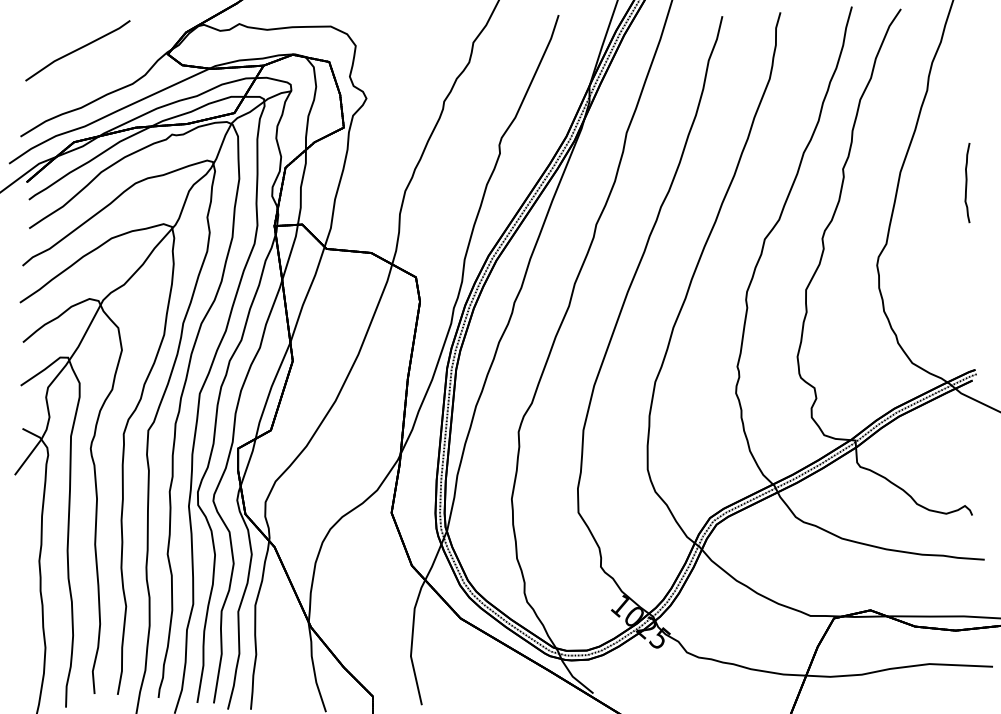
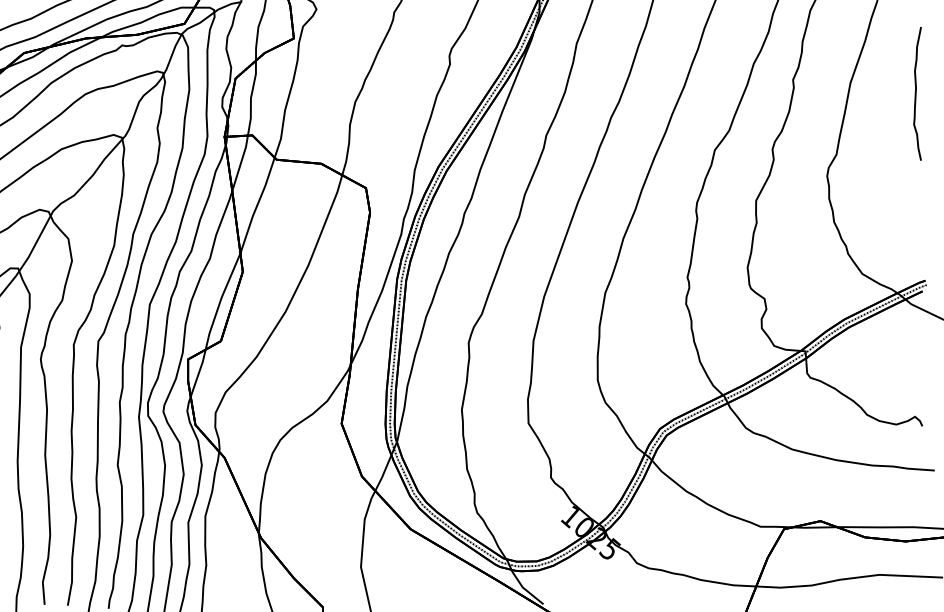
part: (967, 182) -> (917, 93), size x1.67

